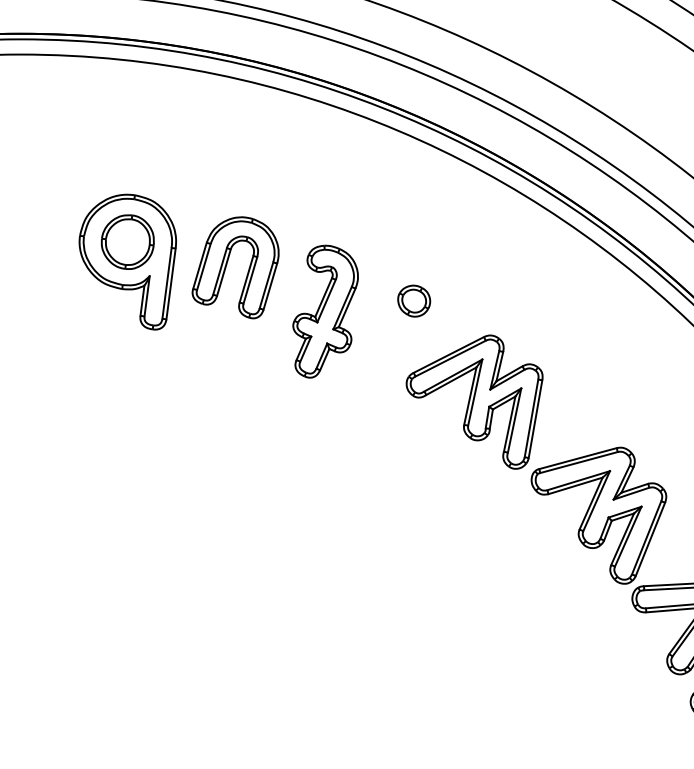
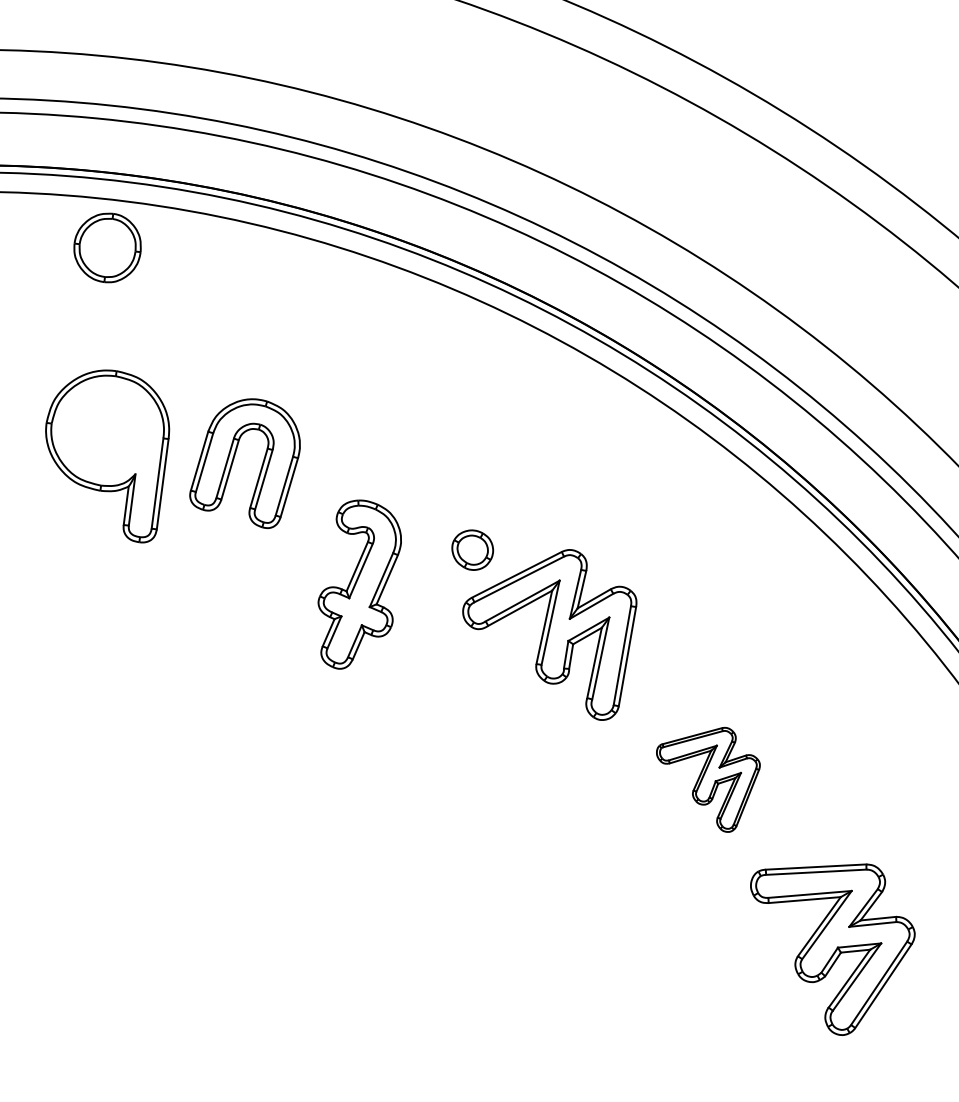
part: (127, 241) -> (107, 247), moved
part: (414, 300) -> (472, 549), moved
part: (325, 311) -> (359, 584), moved
part: (599, 515) -> (708, 779), size x0.6

